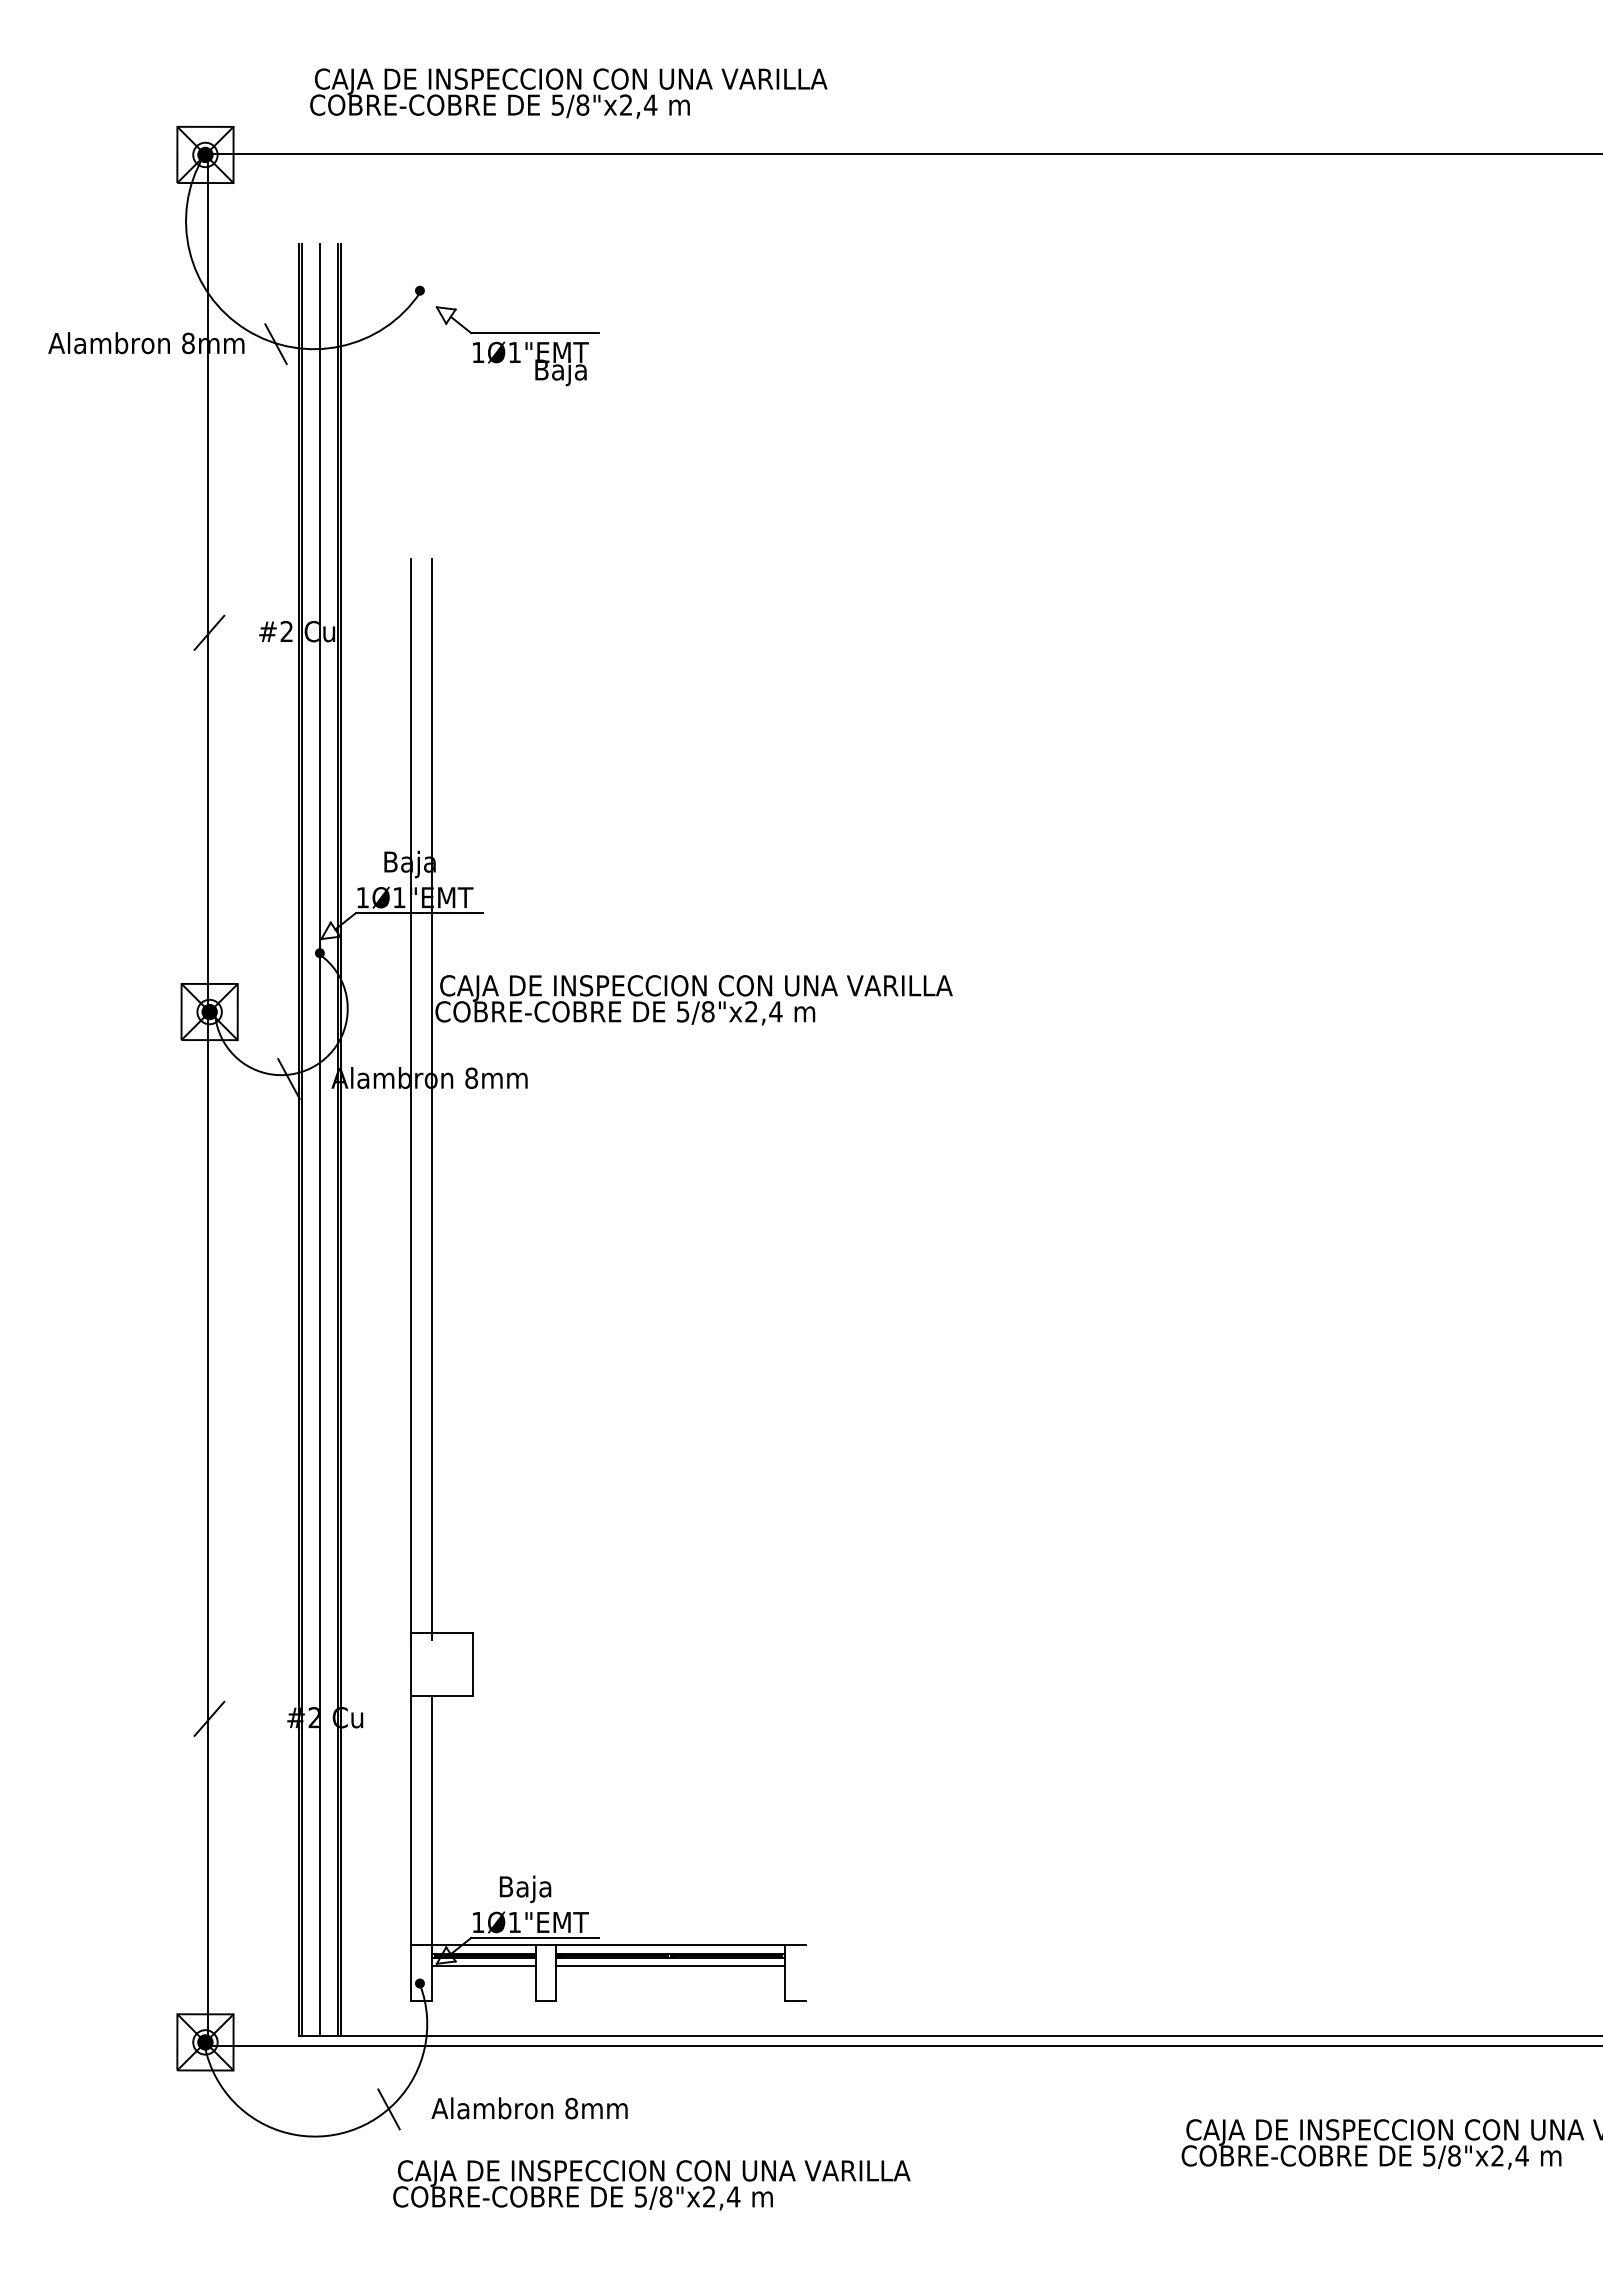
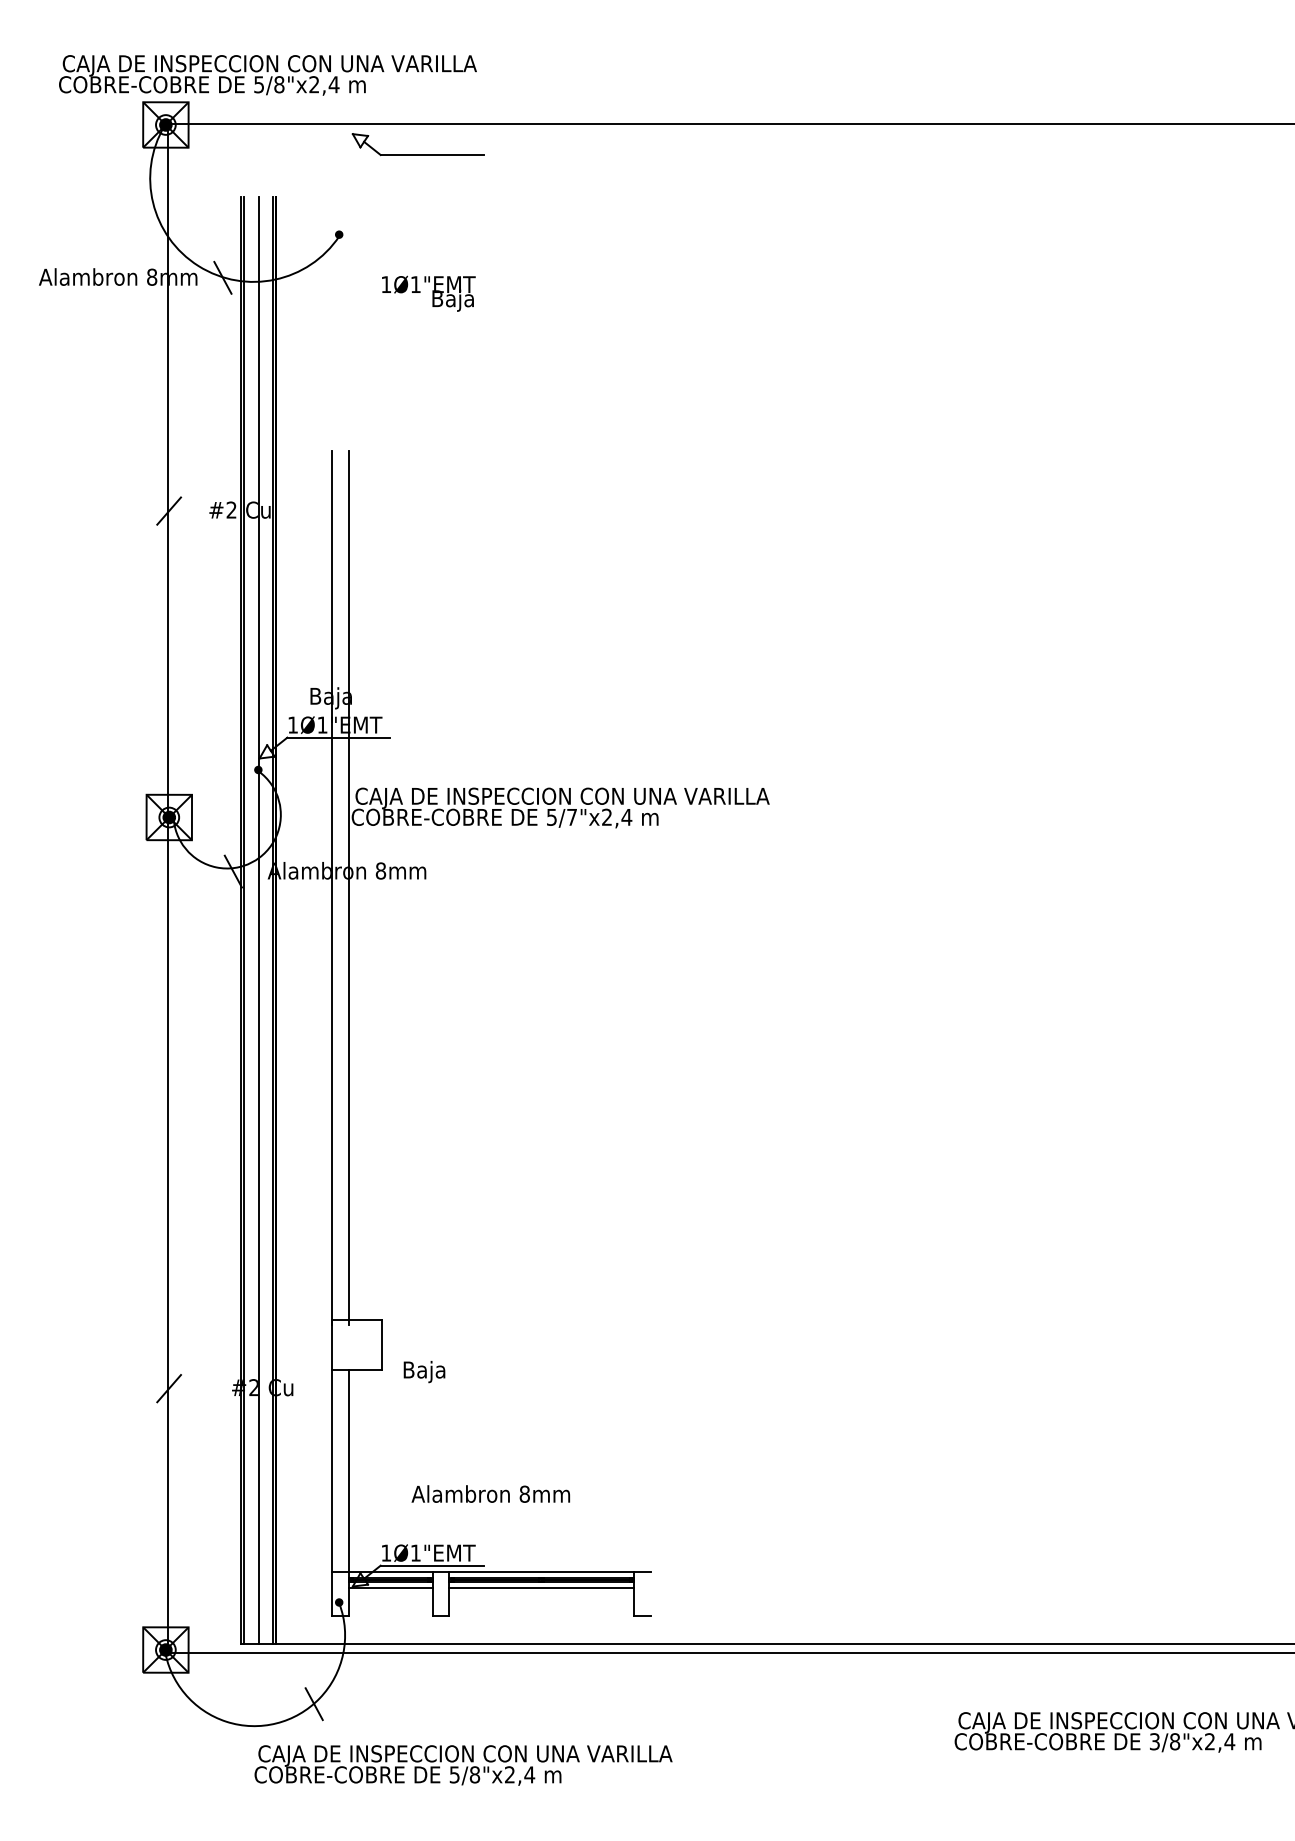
text: (568, 93) -> (267, 75), moved
part: (517, 332) -> (418, 154), moved
text: (707, 1011) -> (571, 817), 5/8"x2,4 -> 5/7"x2,4
text: (525, 1889) -> (424, 1372), moved
text: (529, 2108) -> (490, 1494), moved
text: (1429, 2155) -> (1154, 1741), 5/8"x2,4 -> 3/8"x2,4
text: (651, 2185) -> (463, 1765), moved

